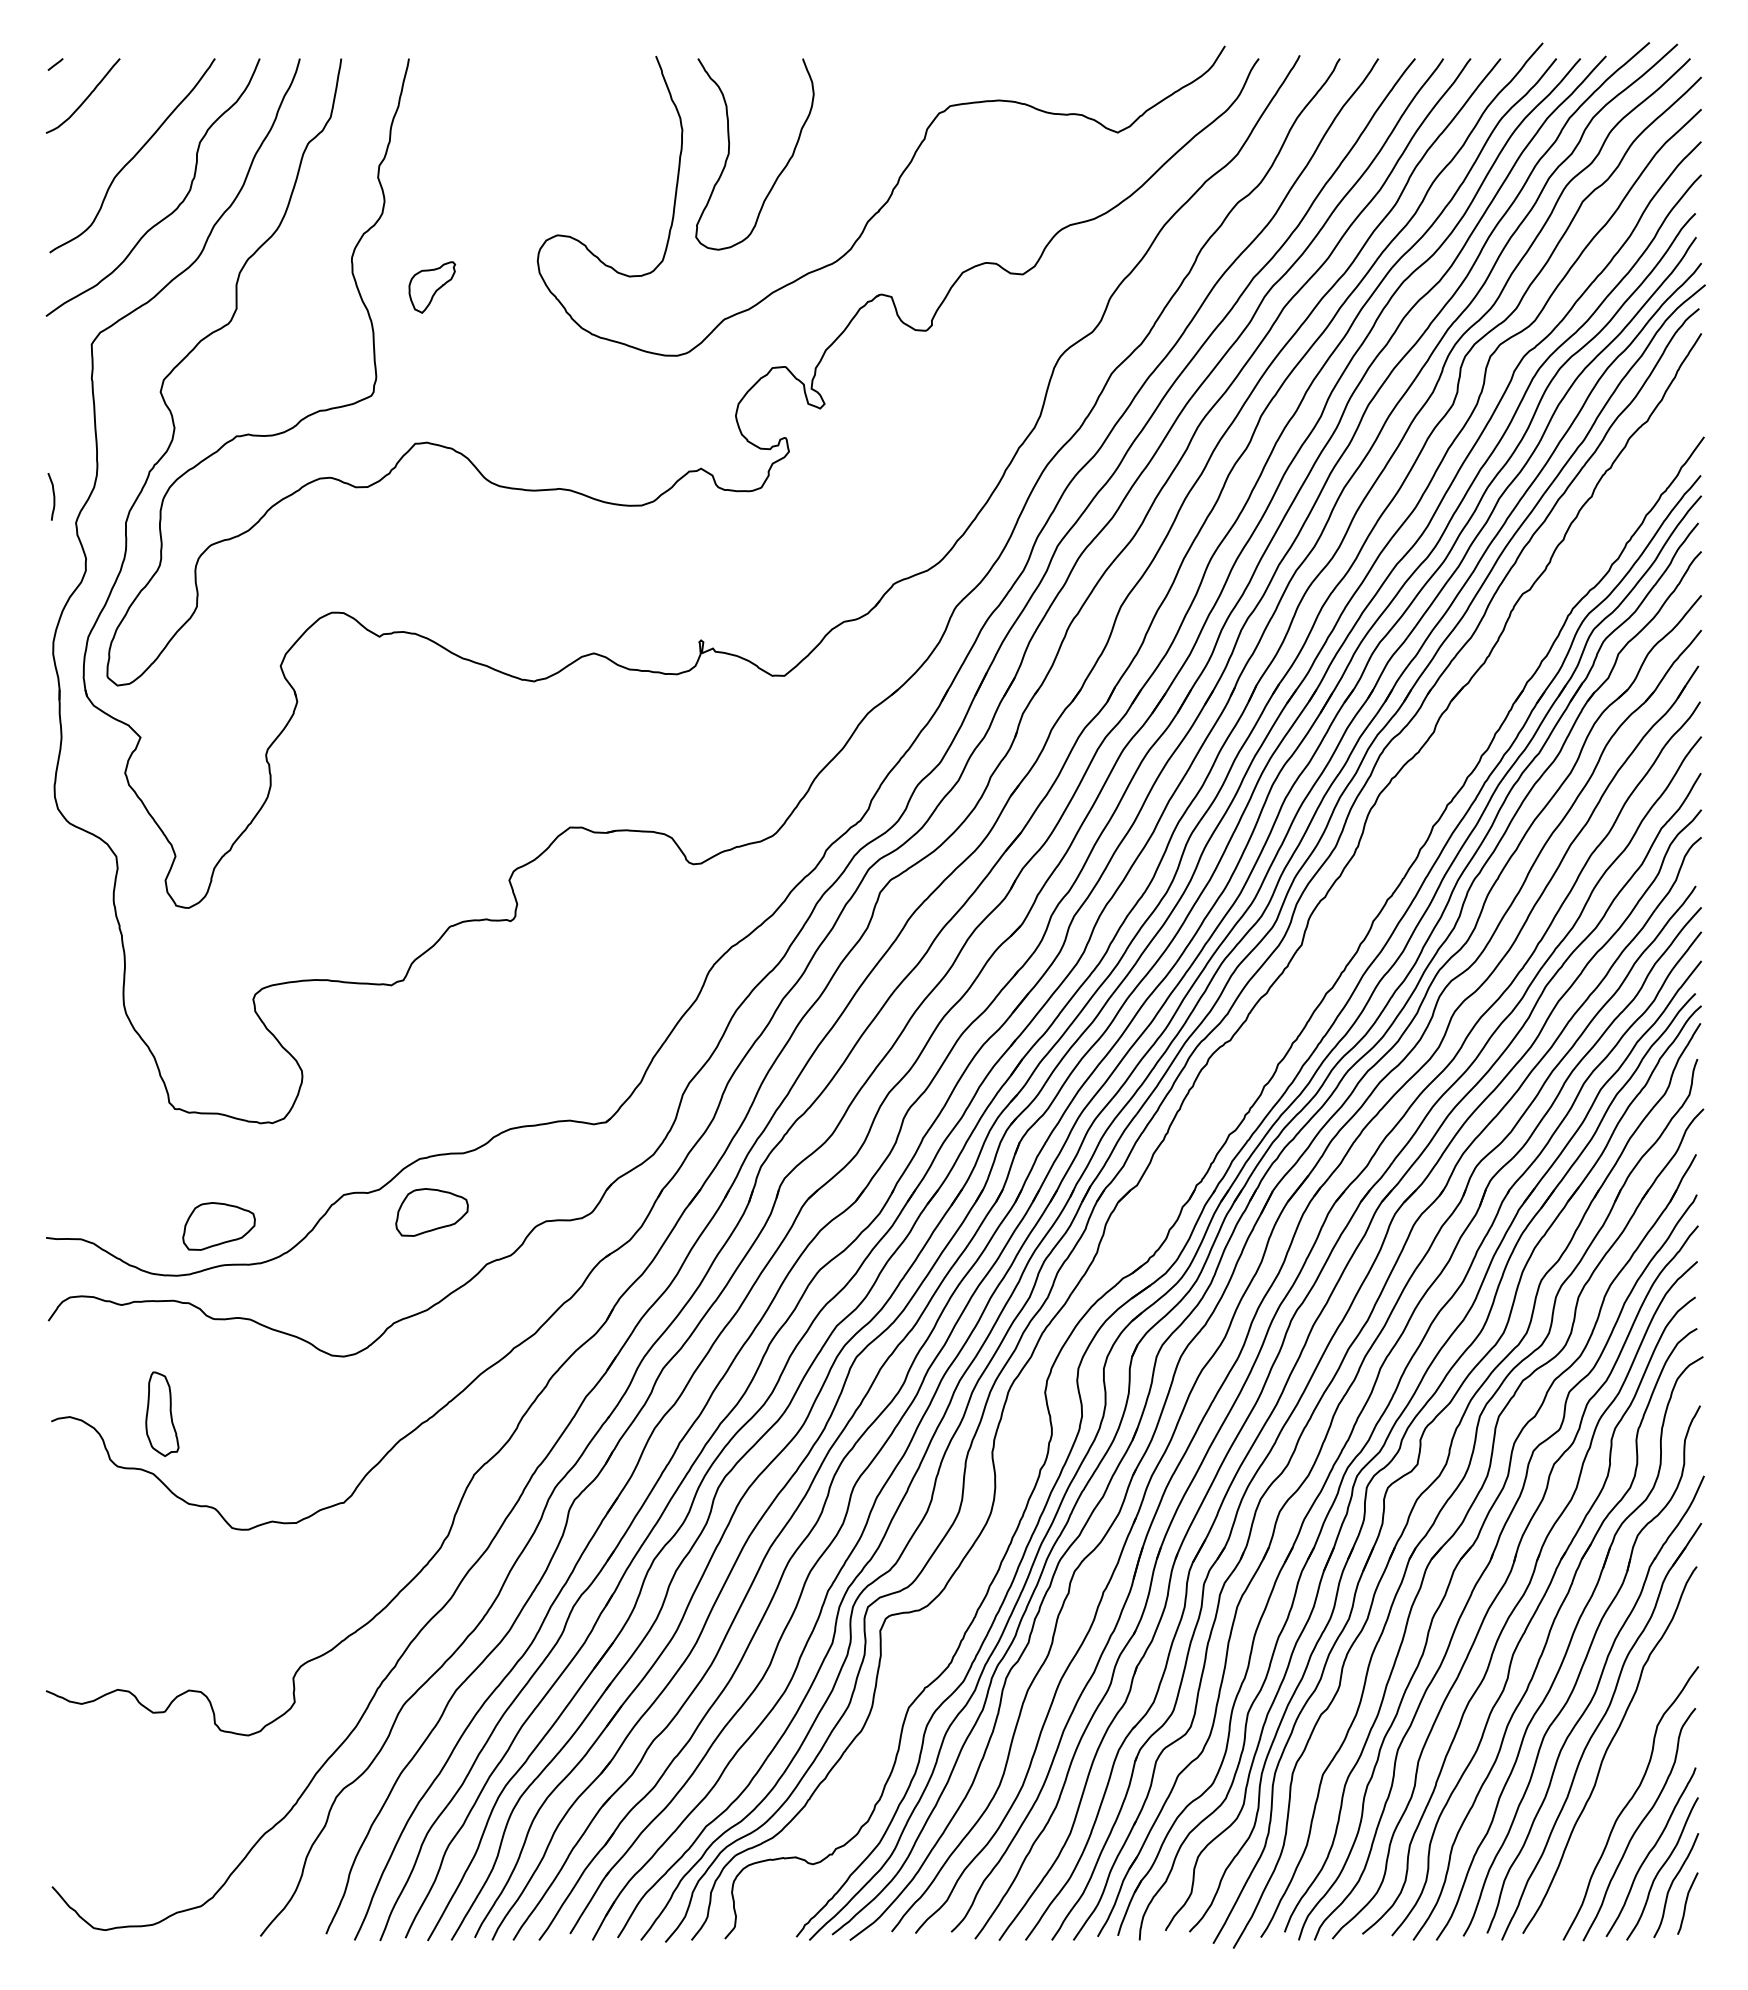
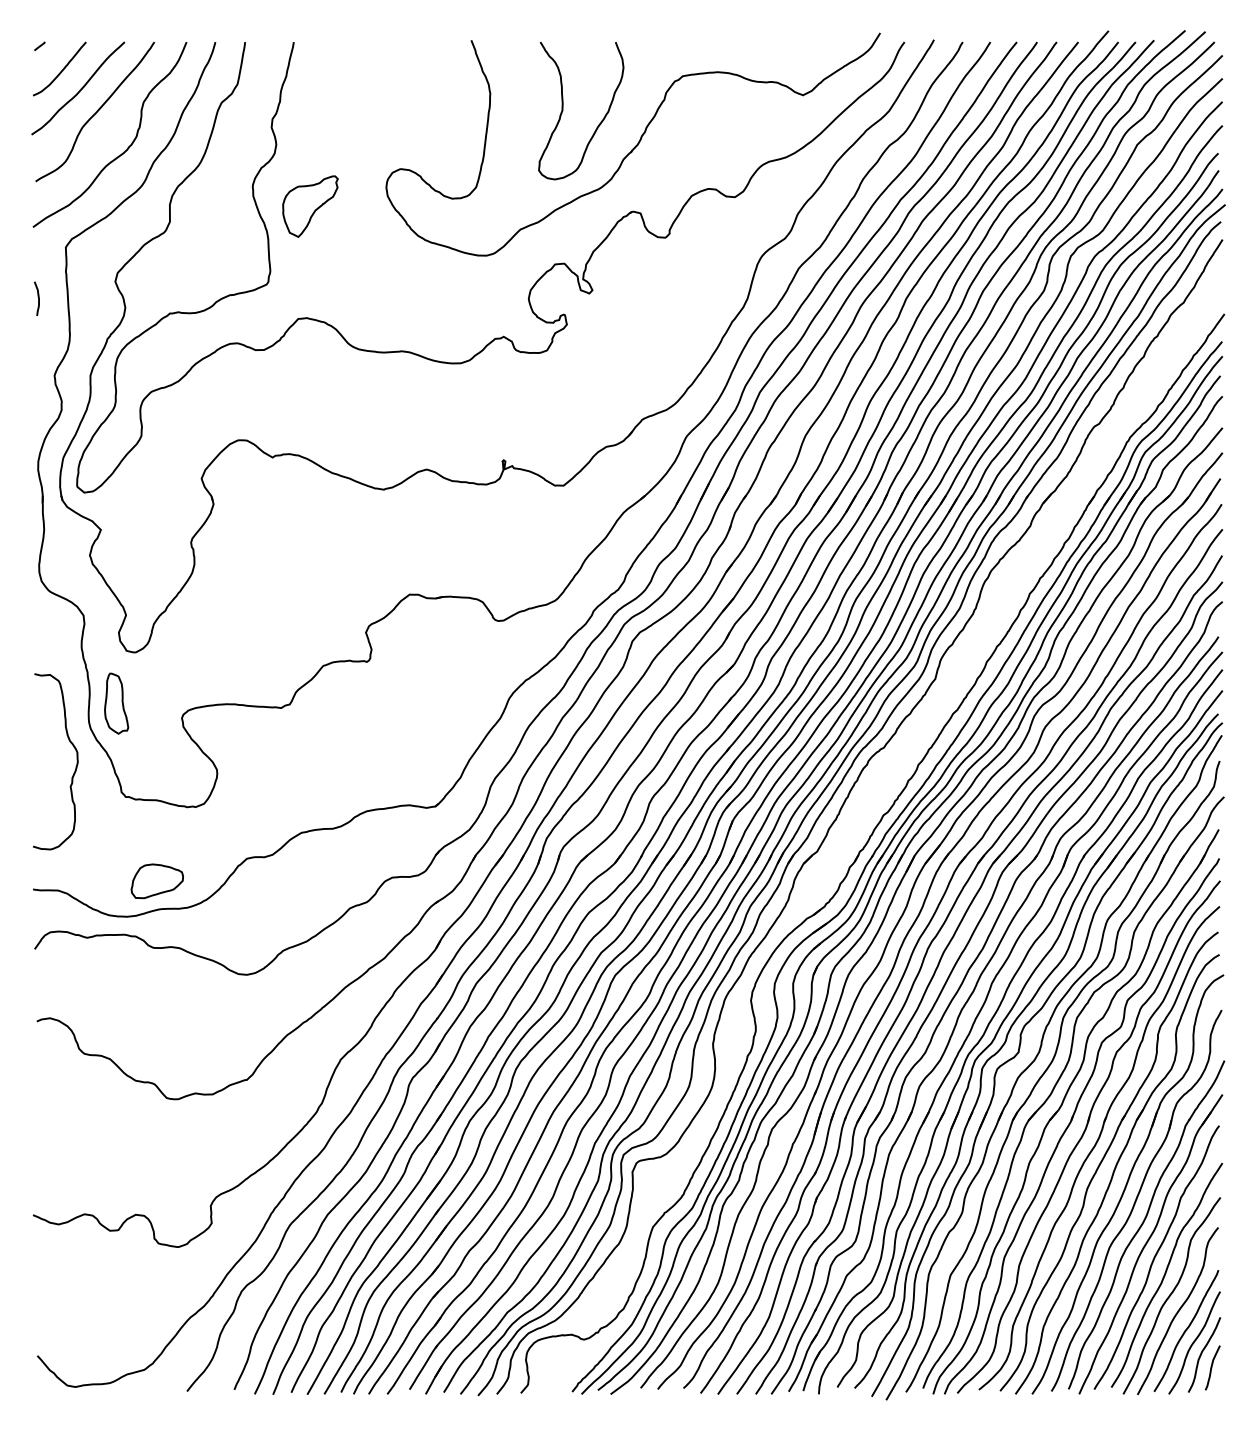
curve: (111, 125) -> (80, 90), added
curve: (729, 154) -> (562, 111), moved
part: (432, 287) -> (310, 206), size x1.67
curve: (53, 496) -> (38, 298), moved
curve: (105, 1067) -> (75, 767), added
part: (431, 1212) -> (310, 871), removed
part: (162, 1414) -> (116, 703), moved
curve: (1622, 1773) -> (1165, 1274), added

